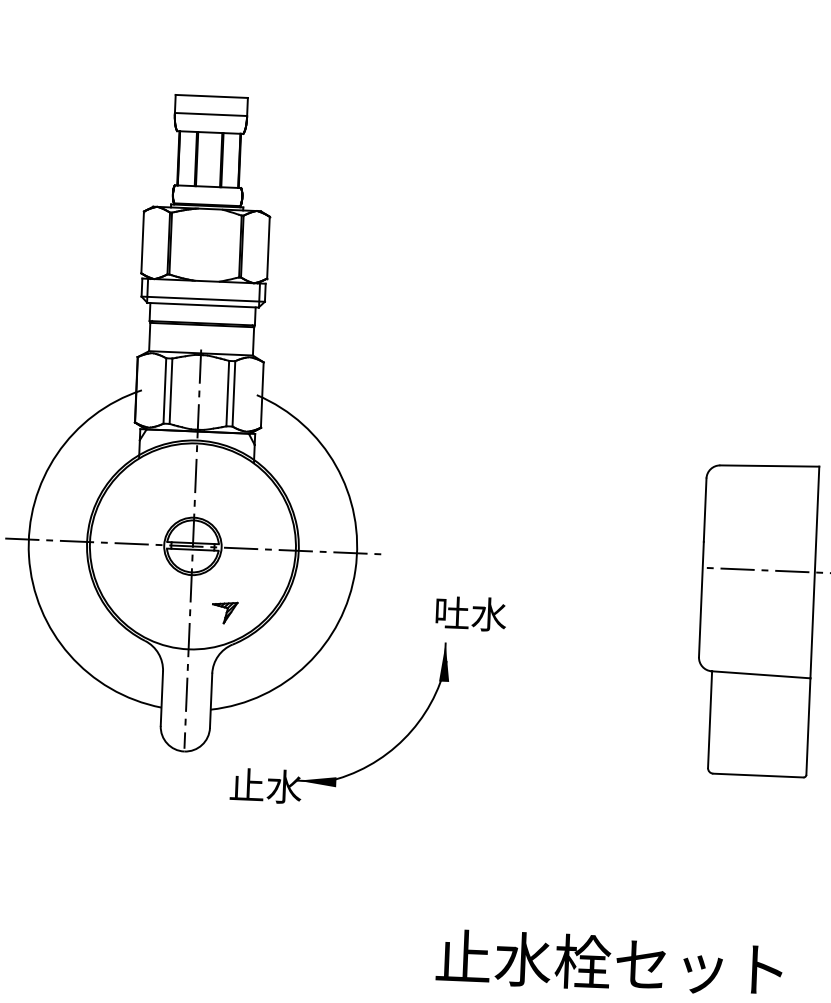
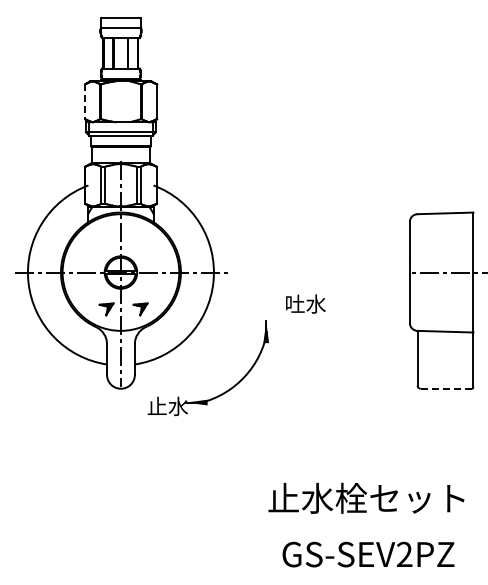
line: (143, 241) -> (85, 101), solid -> dashed
part: (164, 610) -> (106, 309), added
text: (470, 612) -> (305, 303), moved
line: (758, 775) -> (446, 388), solid -> dashed

